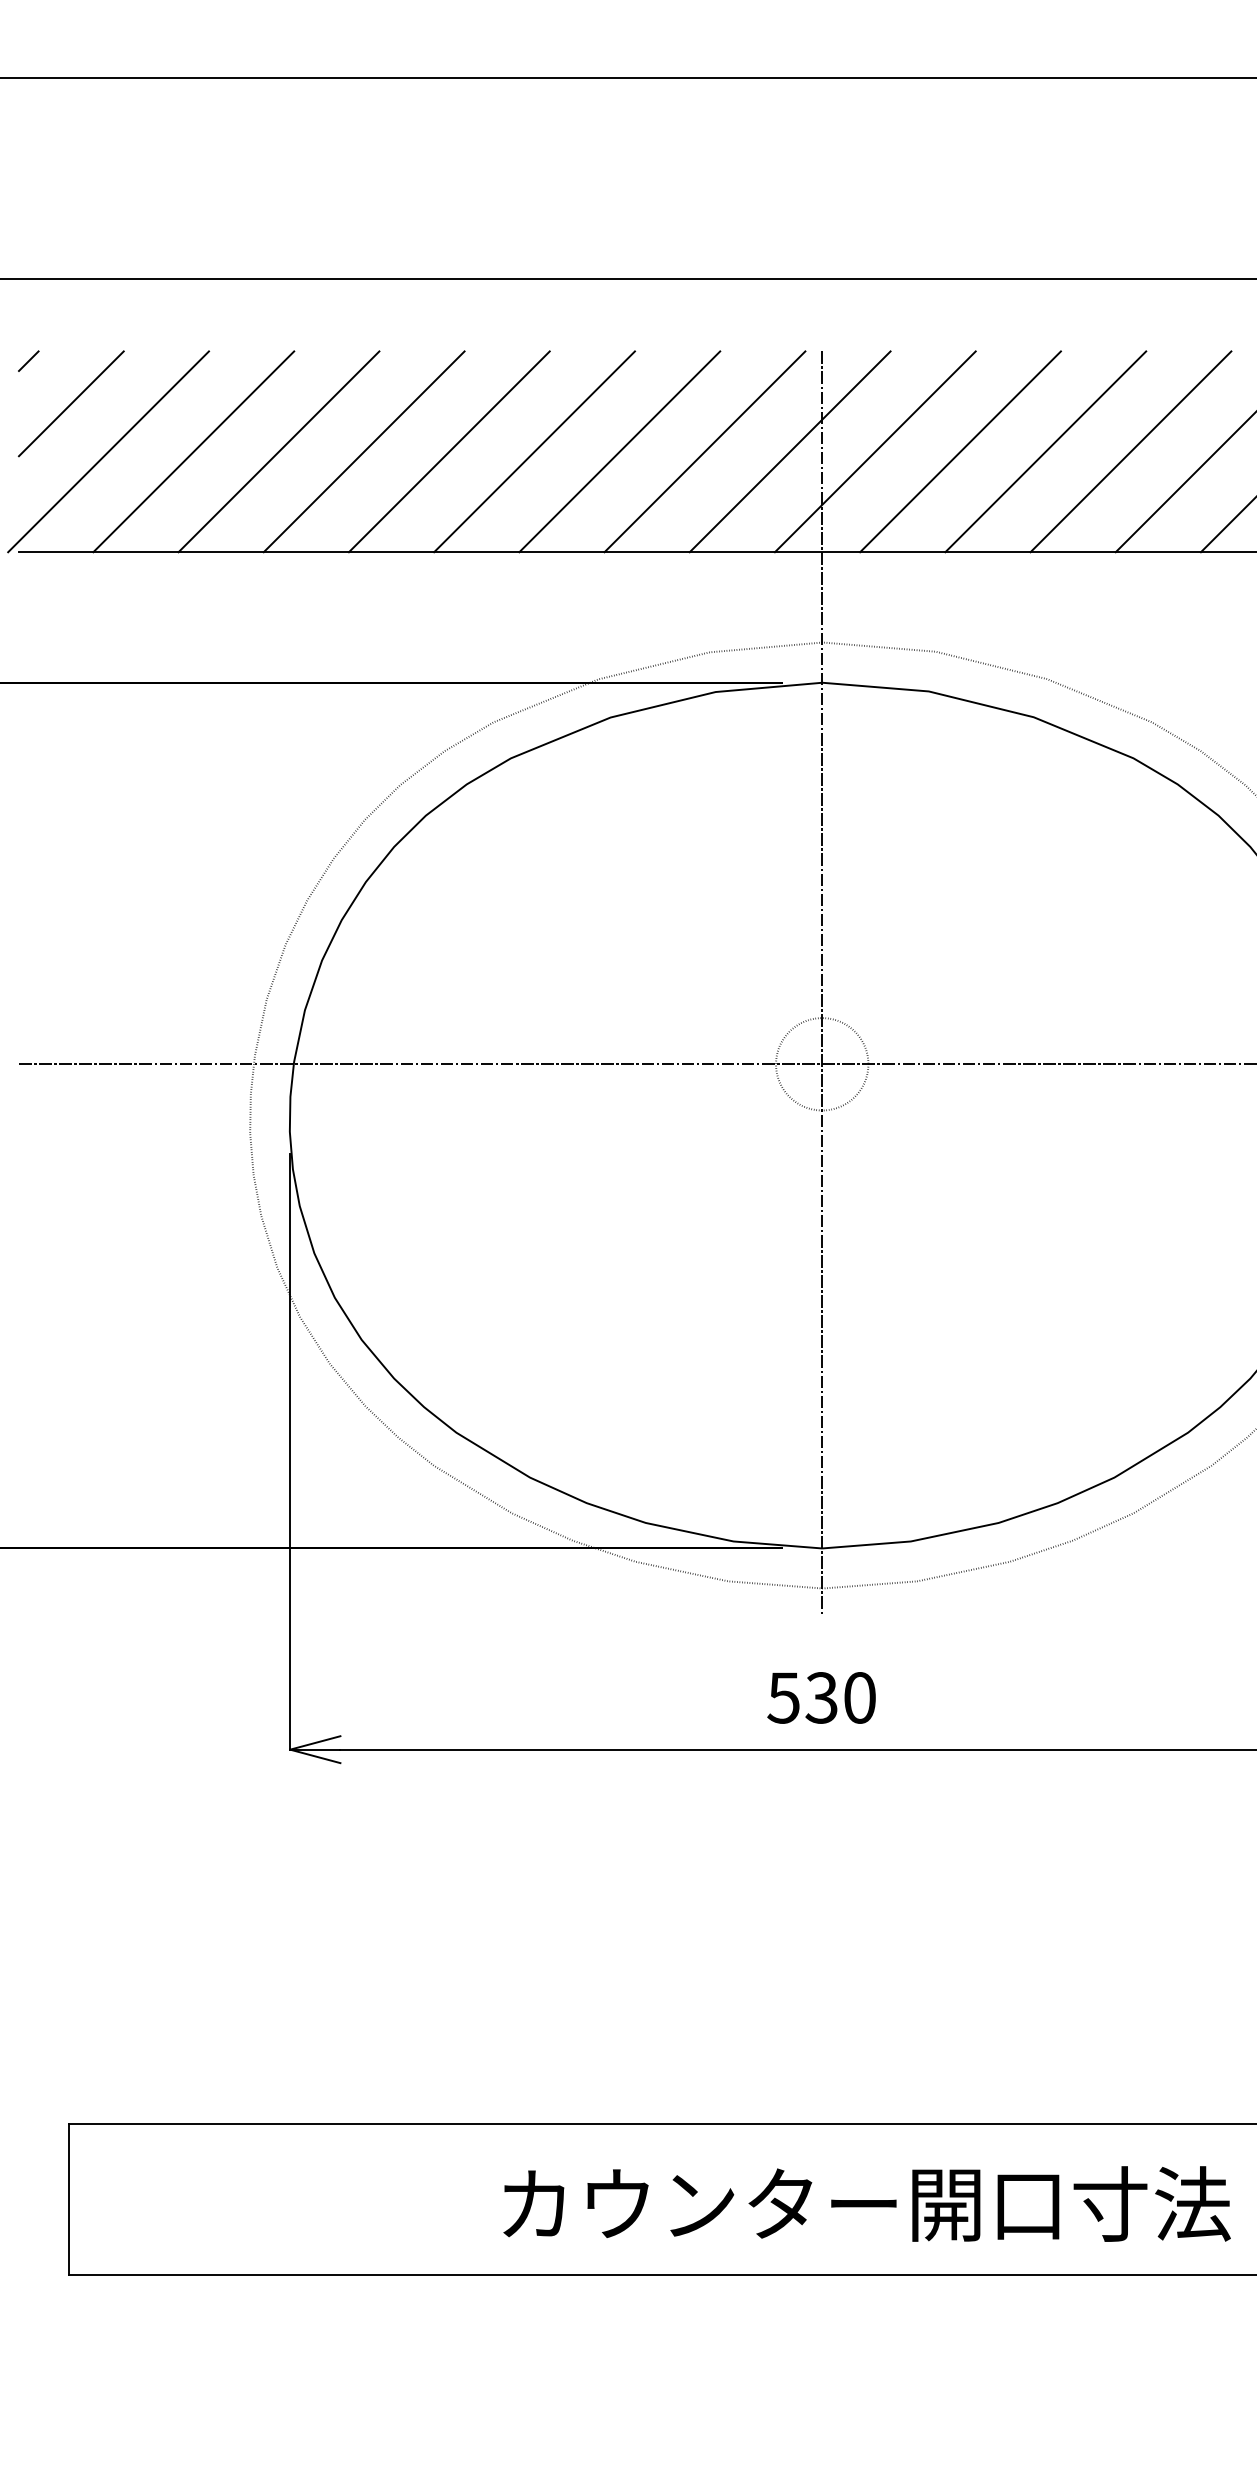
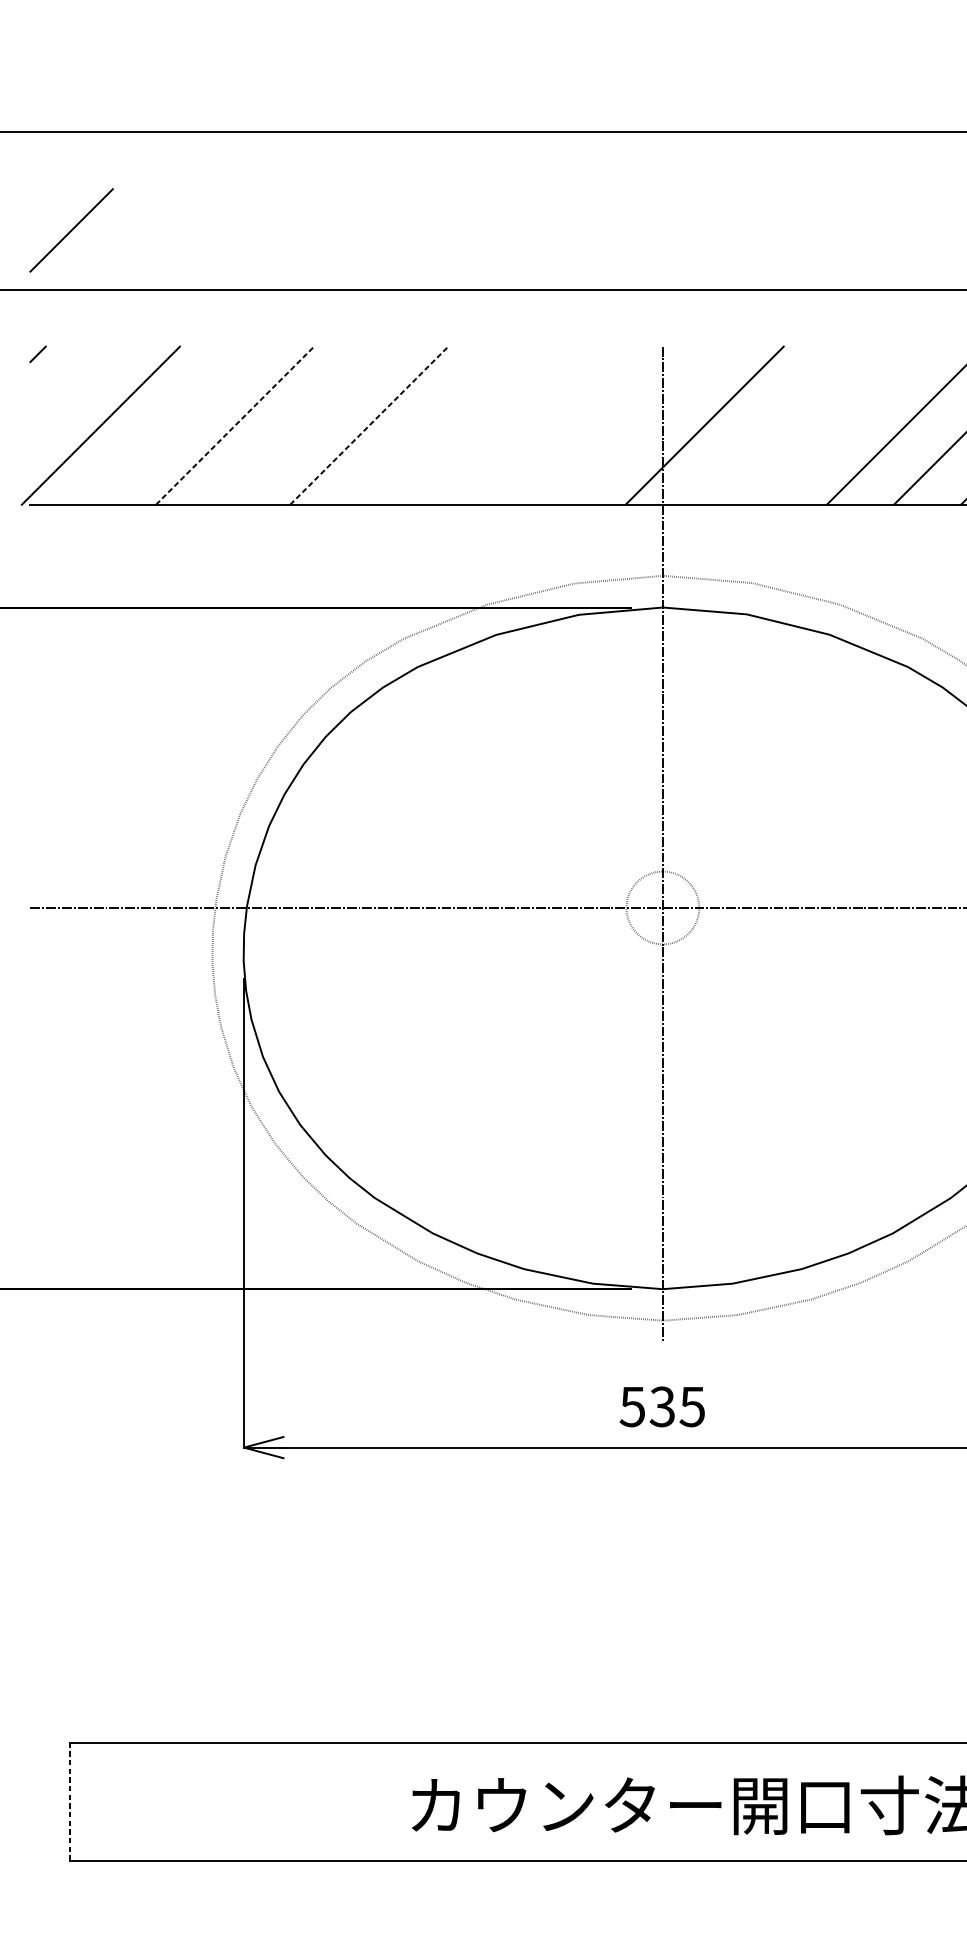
line: (70, 403) -> (70, 230), moved
line: (193, 451) -> (167, 425), removed
line: (278, 451) -> (234, 425), solid -> dashed
line: (363, 451) -> (301, 425), removed
line: (449, 451) -> (369, 425), solid -> dashed
line: (534, 451) -> (436, 425), removed
line: (619, 451) -> (503, 425), removed
line: (704, 451) -> (570, 425), removed
line: (789, 451) -> (637, 425), removed
line: (960, 451) -> (771, 425), removed
line: (1045, 451) -> (838, 425), removed
text: (859, 1697) -> (692, 1406), 530 -> 535
line: (69, 2200) -> (70, 1802), solid -> dashed

